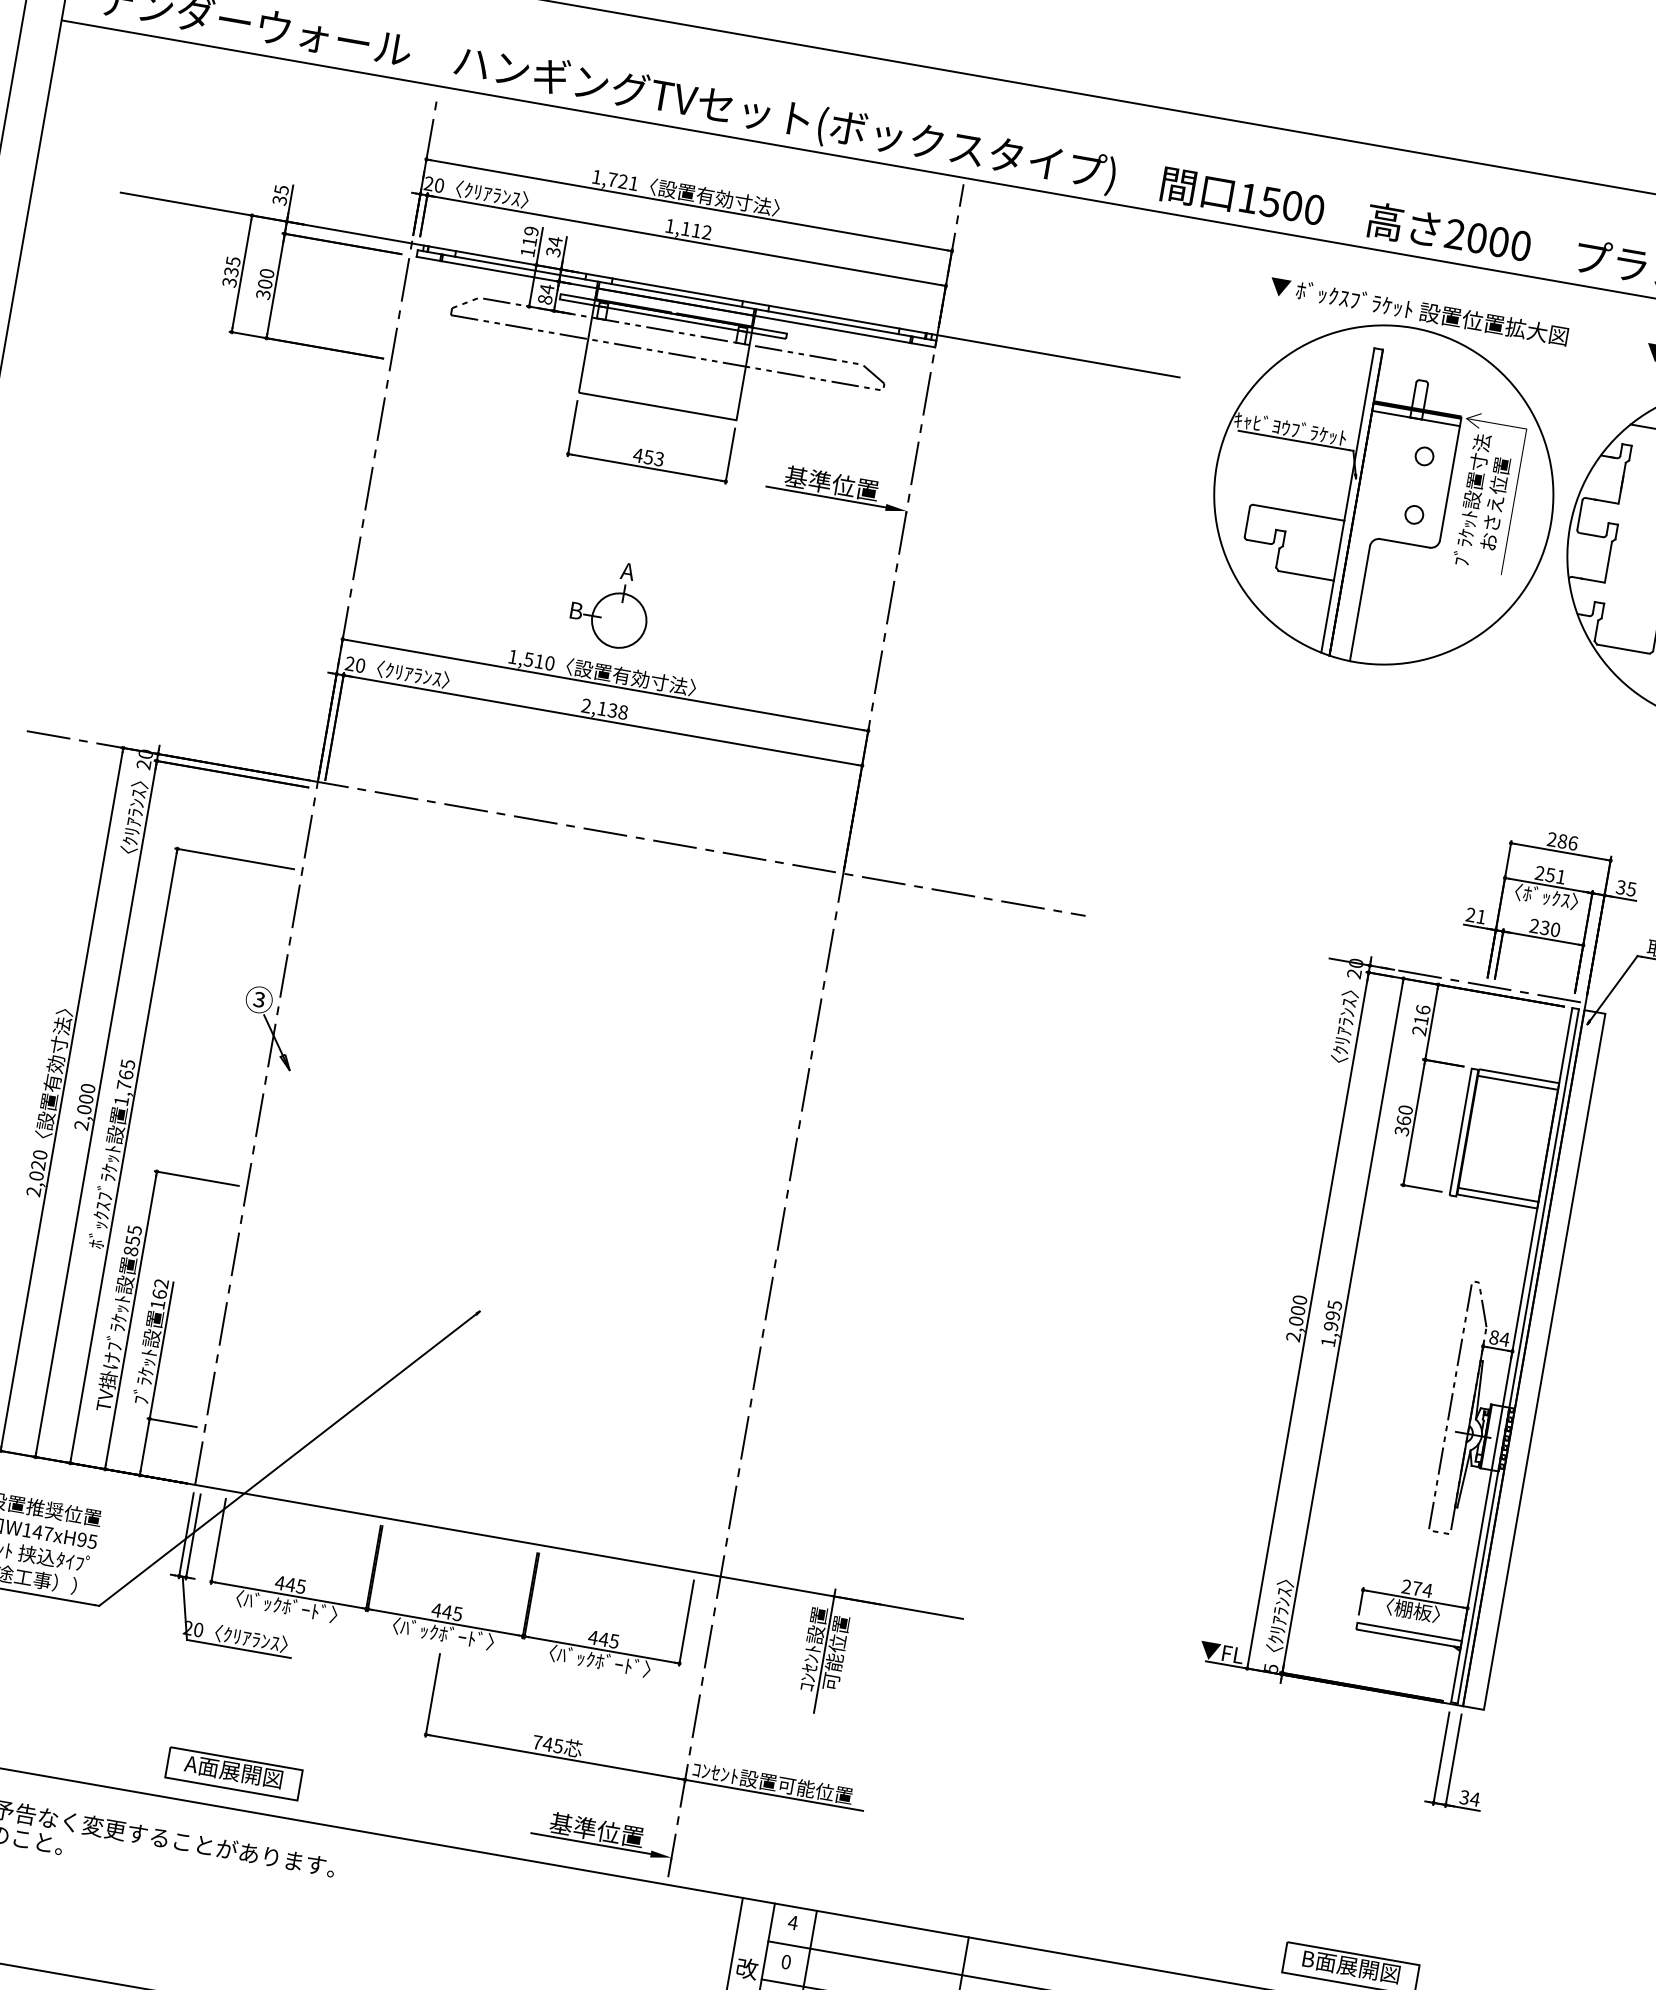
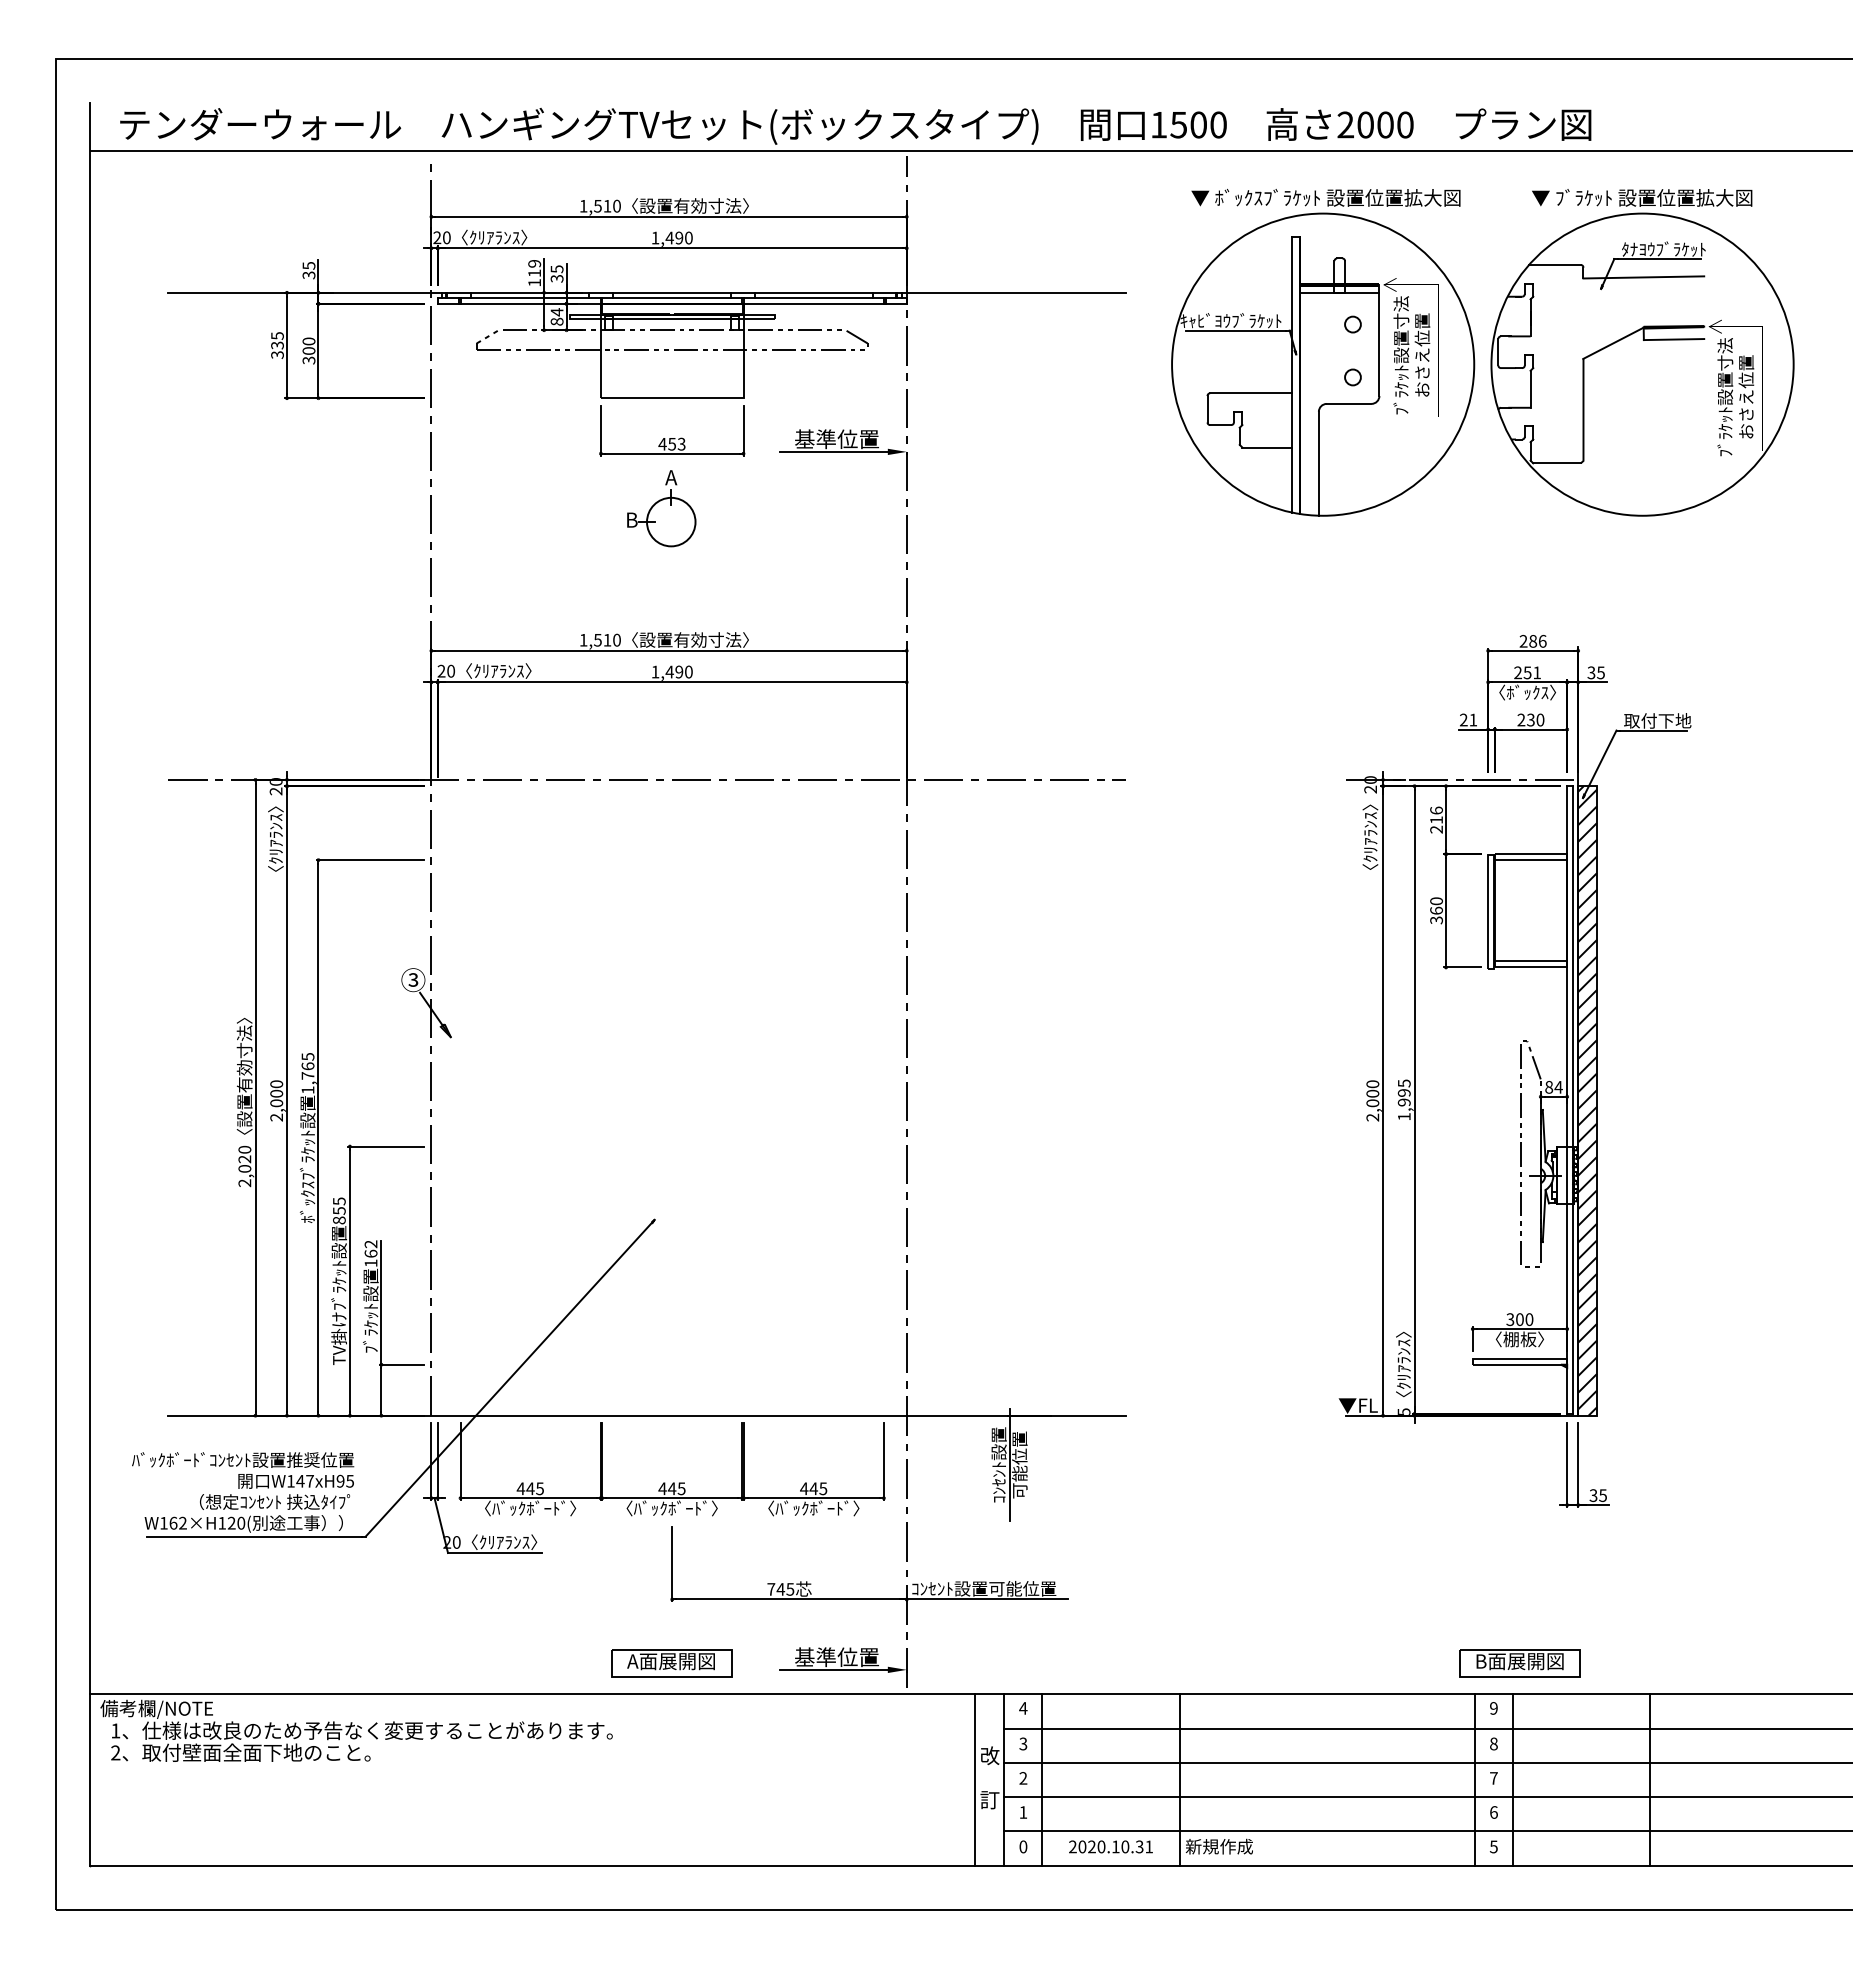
text: (623, 180) -> (607, 205), 1,721 -> 1,510
text: (695, 229) -> (678, 237), 1,112 -> 1,490
text: (554, 241) -> (556, 269), 34 -> 35
part: (611, 603) -> (661, 508), moved
text: (604, 708) -> (671, 671), 2,138 -> 1,490
hatch: (1534, 1359) -> (1587, 1100), added
text: (1416, 1588) -> (1519, 1319), 274 -> 300
part: (233, 1773) -> (671, 1663), moved
text: (1474, 1799) -> (1602, 1495), 34 -> 35
text: (786, 1961) -> (1023, 1743), 0 -> 3

